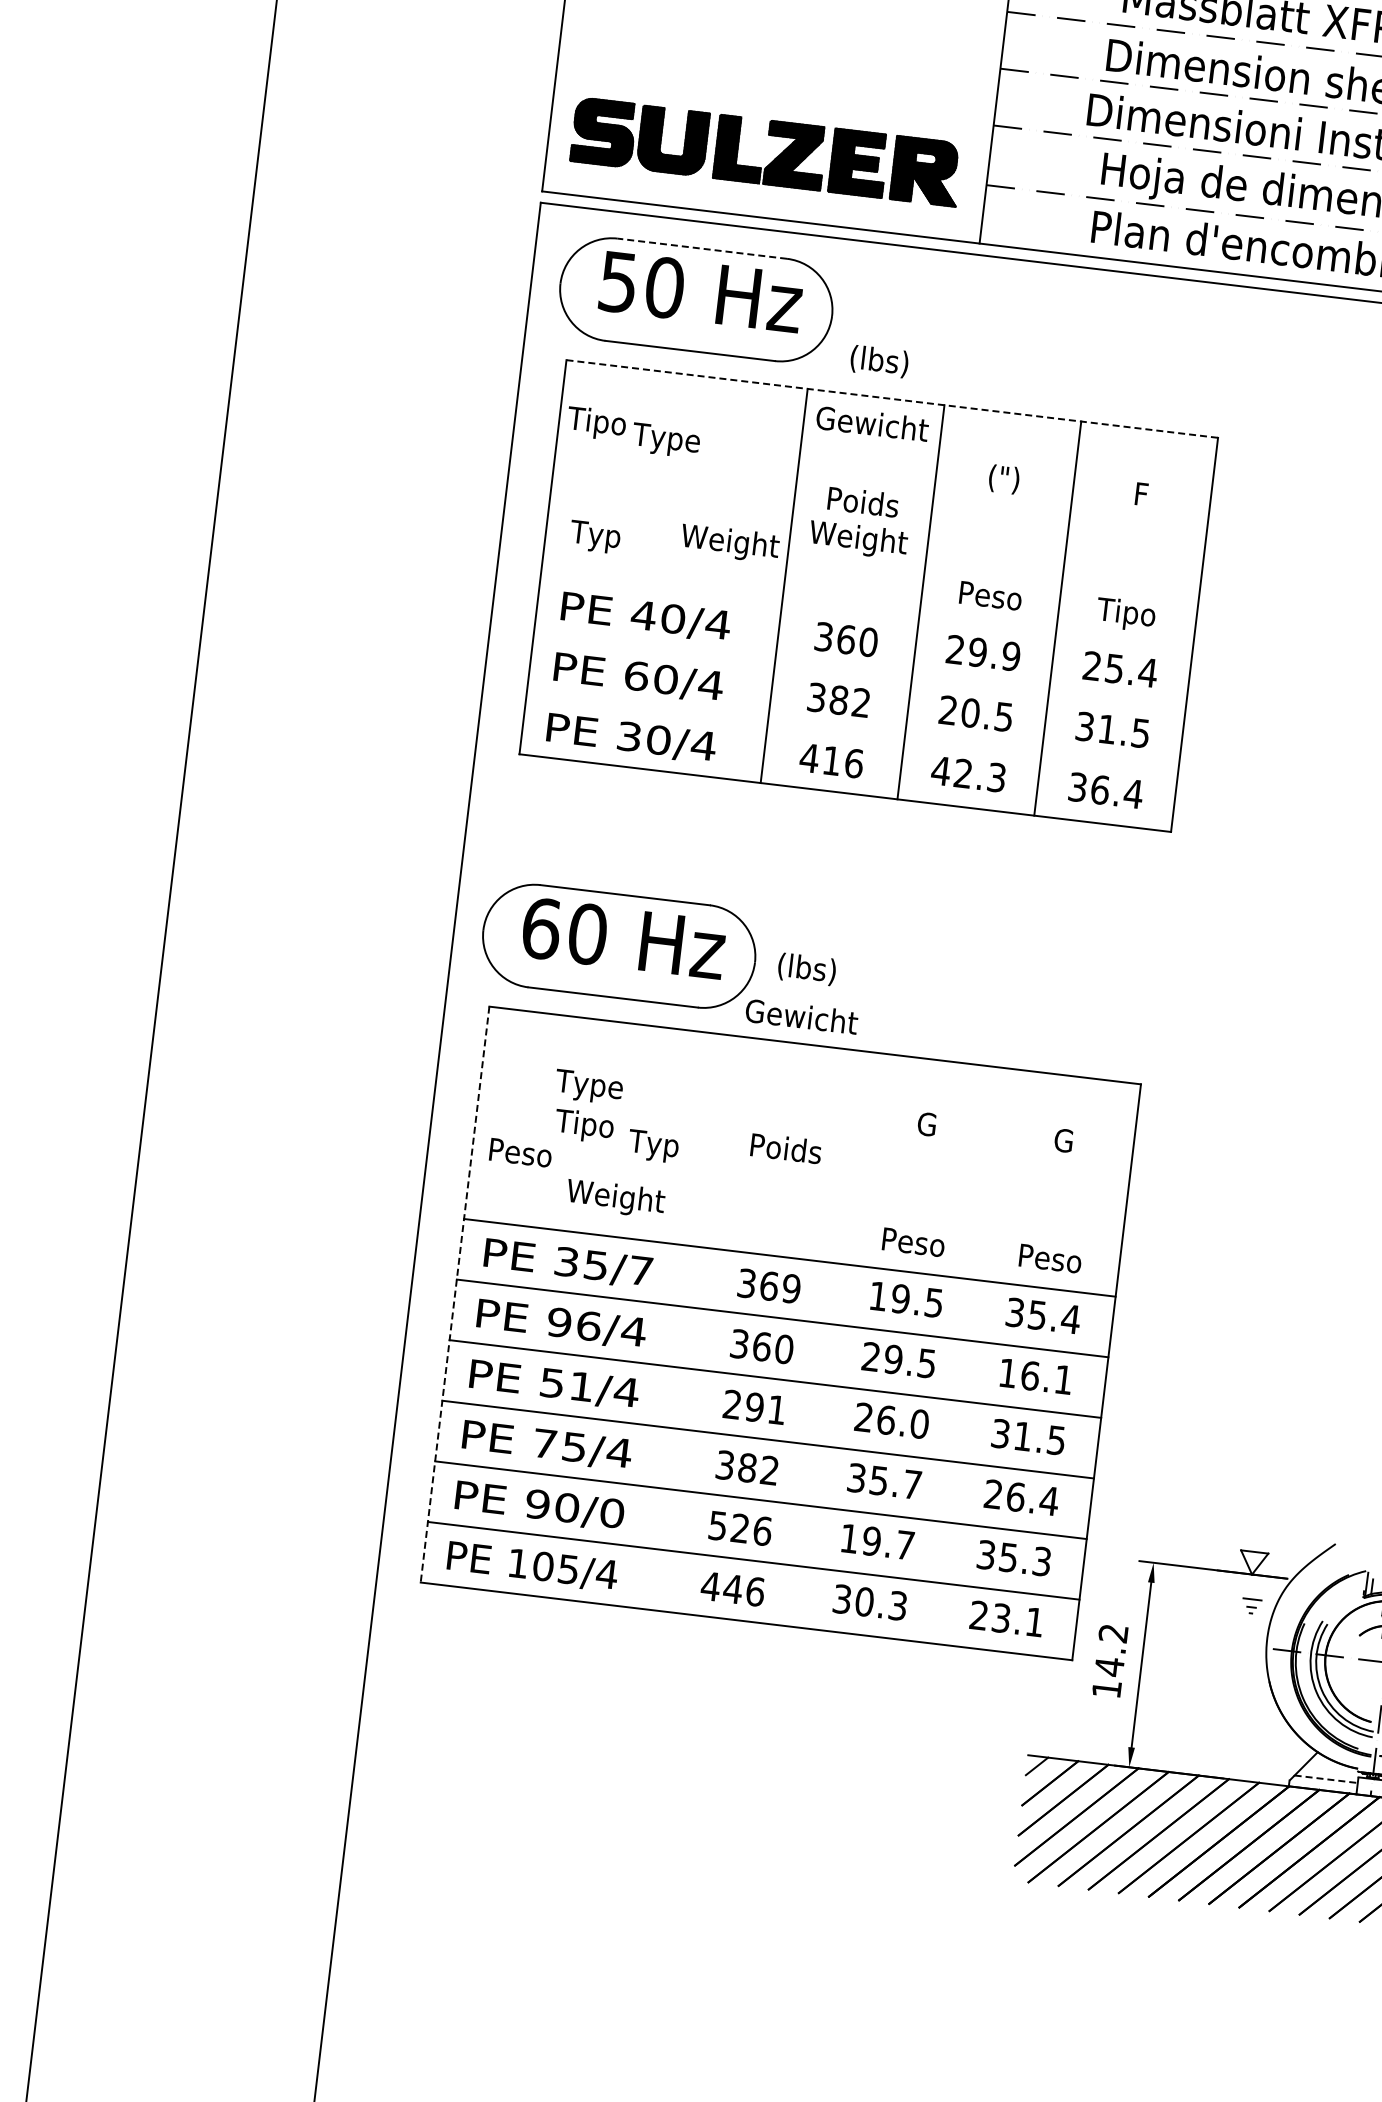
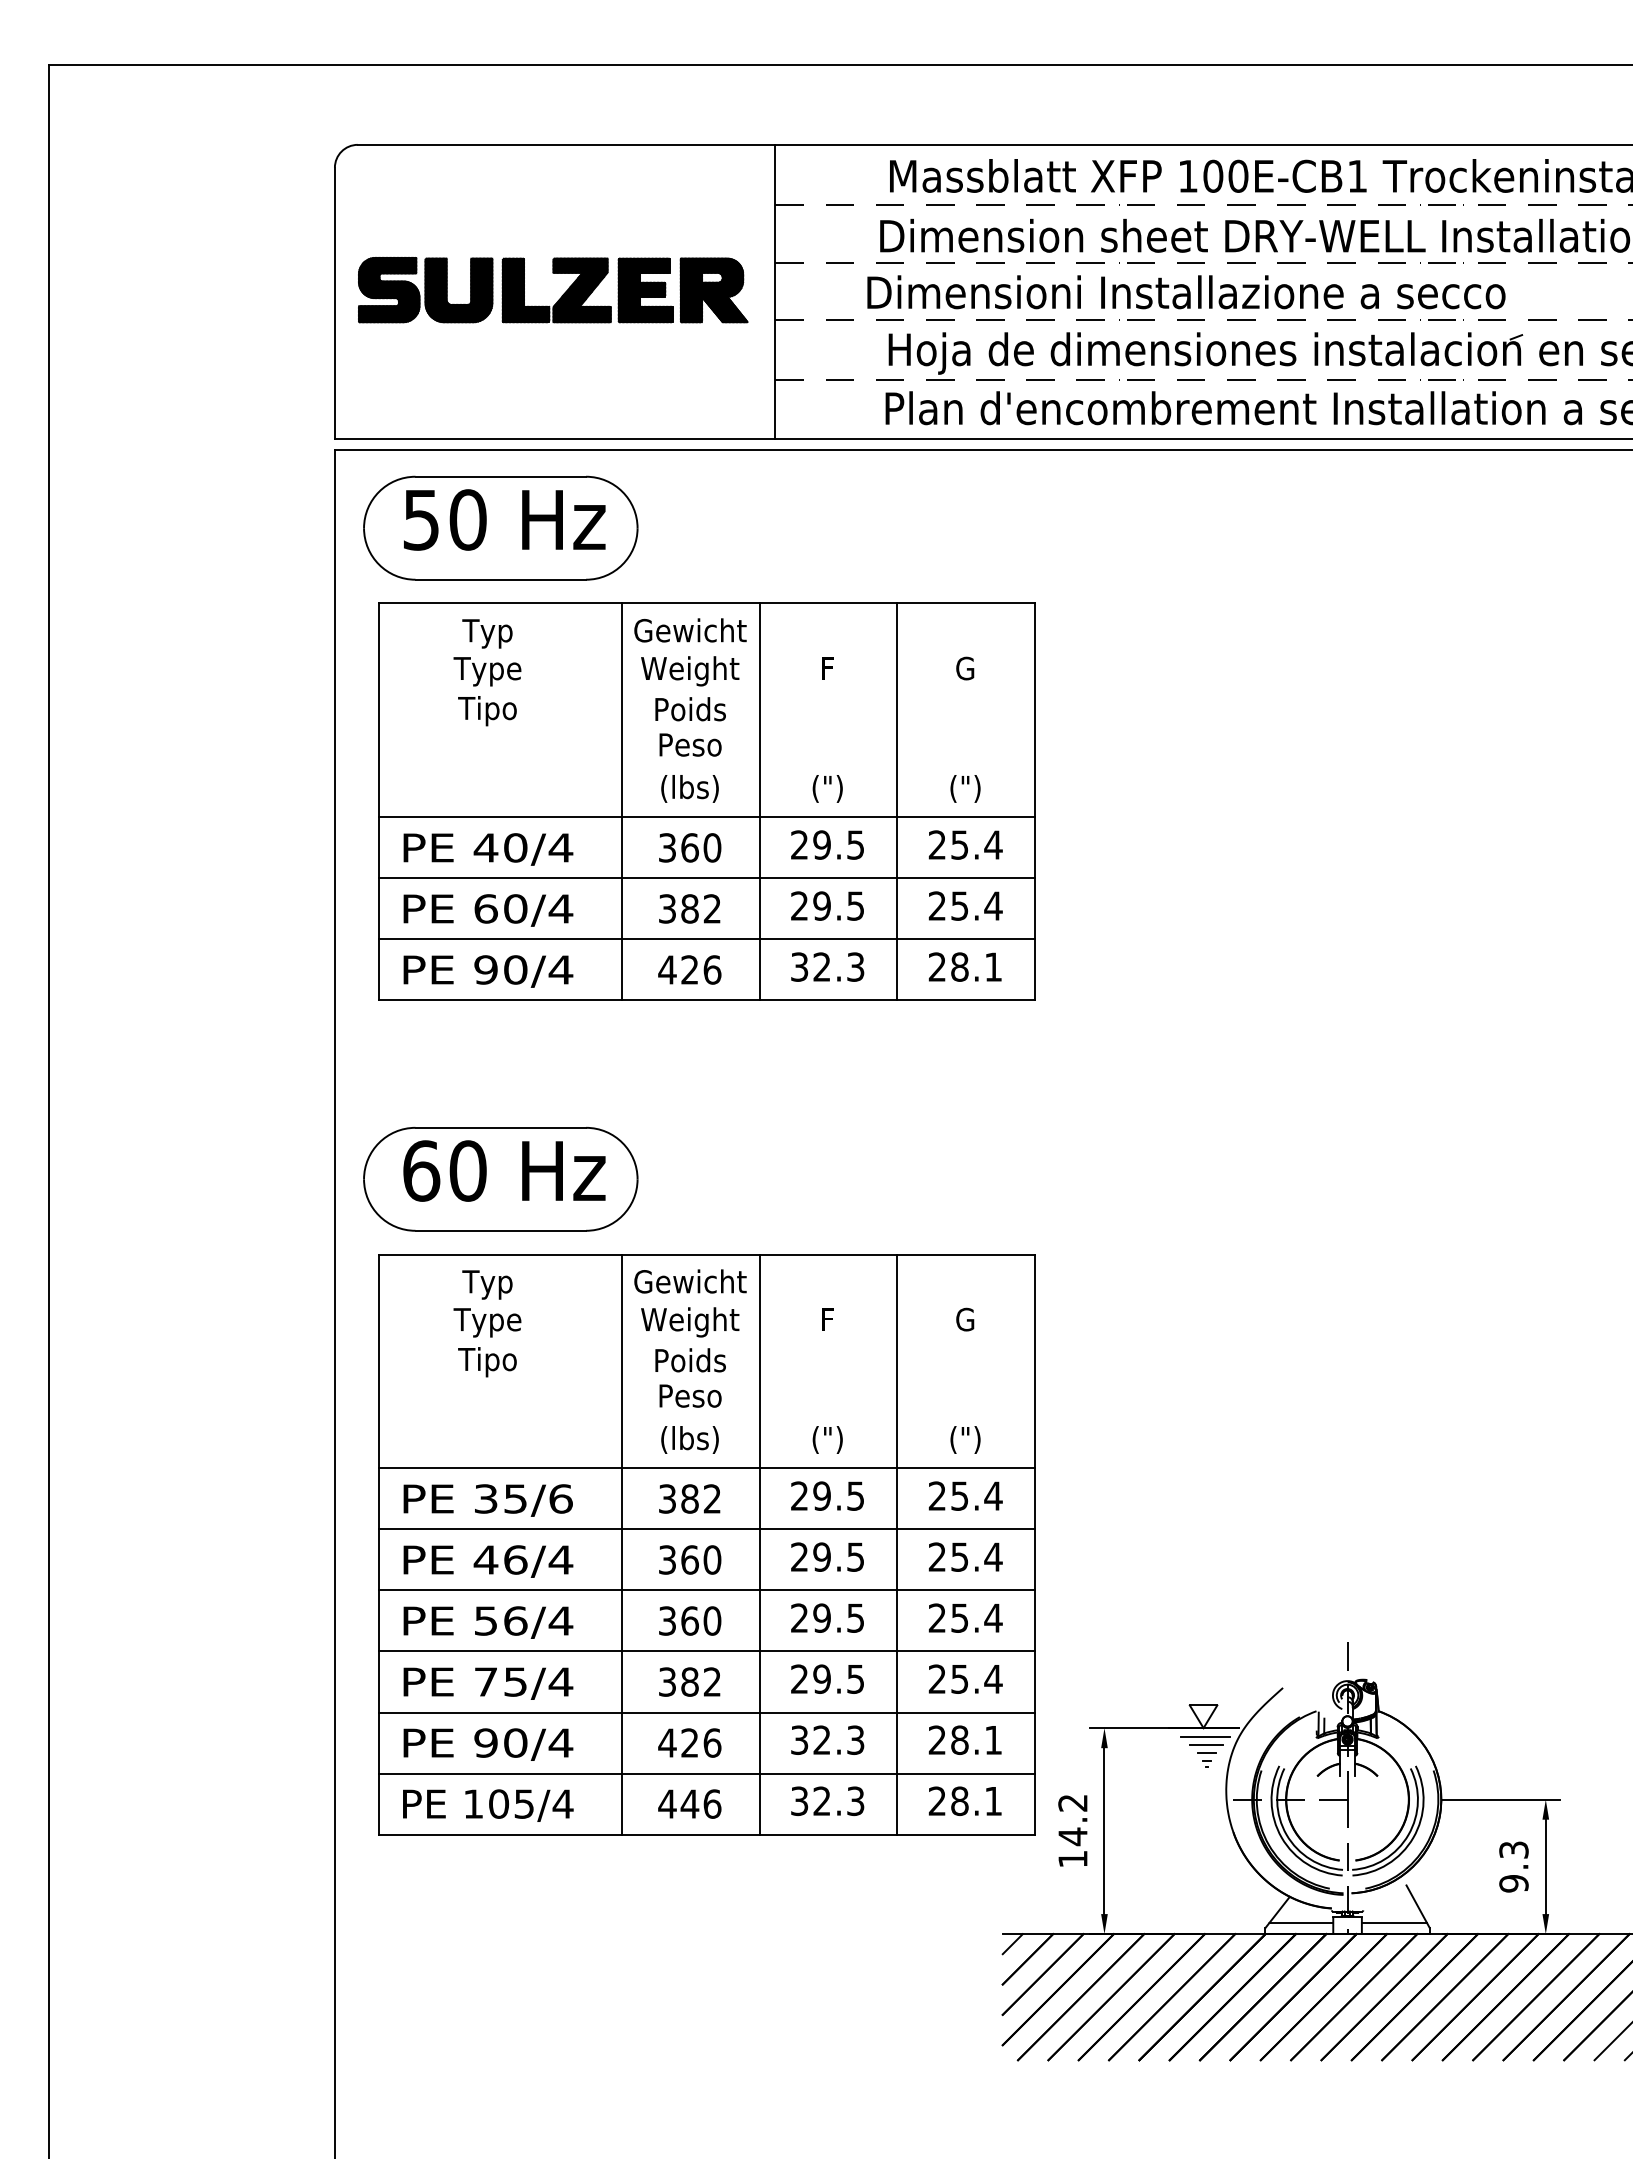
part: (774, 158) -> (561, 295), moved
line: (702, 248) -> (500, 476), dashed -> solid
text: (879, 361) -> (689, 788), moved
line: (892, 399) -> (707, 603), dashed -> solid
text: (596, 424) -> (487, 711), moved
text: (1003, 479) -> (827, 670), (") -> F
text: (1141, 494) -> (965, 668), F -> G
text: (595, 536) -> (487, 633), moved
text: (858, 540) -> (690, 747), Weight -> Peso
text: (730, 543) -> (690, 671), moved
text: (990, 597) -> (828, 788), Peso -> (")
line: (867, 611) -> (707, 817), added
text: (1125, 615) -> (964, 790), Tipo -> (")
text: (1011, 655) -> (855, 844), 29.9 -> 29.5
line: (860, 672) -> (707, 878), added
text: (970, 712) -> (821, 905), 20.5 -> 29.5
text: (1113, 729) -> (965, 905), 31.5 -> 25.4
line: (852, 732) -> (707, 939), added
text: (628, 736) -> (485, 969), 30/4 -> 90/4
text: (831, 760) -> (689, 969), 416 -> 426
text: (941, 770) -> (799, 966), 42.3 -> 32.3
text: (1105, 790) -> (965, 966), 36.4 -> 28.1
text: (806, 968) -> (689, 1439), moved
text: (801, 1016) -> (690, 1281), moved
text: (927, 1124) -> (827, 1319), G -> F
text: (653, 1145) -> (487, 1284), moved
text: (520, 1152) -> (690, 1395), moved
text: (615, 1198) -> (690, 1322), moved
text: (913, 1243) -> (828, 1439), Peso -> (")
text: (1050, 1259) -> (966, 1439), Peso -> (")
text: (640, 1270) -> (560, 1498), 35/7 -> 35/6
text: (780, 1287) -> (701, 1498), 369 -> 382
line: (455, 1294) -> (379, 1544), dashed -> solid
text: (878, 1295) -> (799, 1495), 19.5 -> 29.5
text: (1014, 1311) -> (936, 1495), 35.4 -> 25.4
text: (558, 1322) -> (485, 1559), 96/4 -> 46/4
line: (695, 1323) -> (621, 1544), added
line: (832, 1339) -> (759, 1544), added
line: (969, 1355) -> (897, 1544), added
text: (1035, 1375) -> (965, 1556), 16.1 -> 25.4
text: (581, 1386) -> (515, 1620), 51/4 -> 56/4
text: (755, 1406) -> (690, 1620), 291 -> 360
text: (902, 1421) -> (838, 1617), 26.0 -> 29.5
text: (1028, 1436) -> (965, 1617), 31.5 -> 25.4
text: (884, 1480) -> (827, 1678), 35.7 -> 29.5
text: (1015, 1496) -> (959, 1678), 26.4 -> 25.4
text: (611, 1512) -> (560, 1742), 90/0 -> 90/4
text: (718, 1525) -> (667, 1742), 526 -> 426
text: (877, 1541) -> (827, 1739), 19.7 -> 32.3
text: (1013, 1557) -> (964, 1739), 35.3 -> 28.1
line: (1252, 1583) -> (1205, 1736), added
line: (1253, 1591) -> (1206, 1744), added
text: (863, 1602) -> (821, 1801), 30.3 -> 32.3
text: (1001, 1617) -> (959, 1800), 23.1 -> 28.1
line: (1326, 1779) -> (1301, 1922), dashed -> solid

